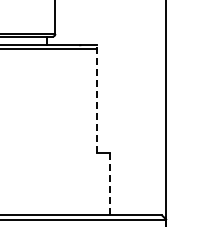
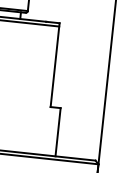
line: (97, 99) -> (55, 65), dashed -> solid
line: (110, 184) -> (58, 132), dashed -> solid

